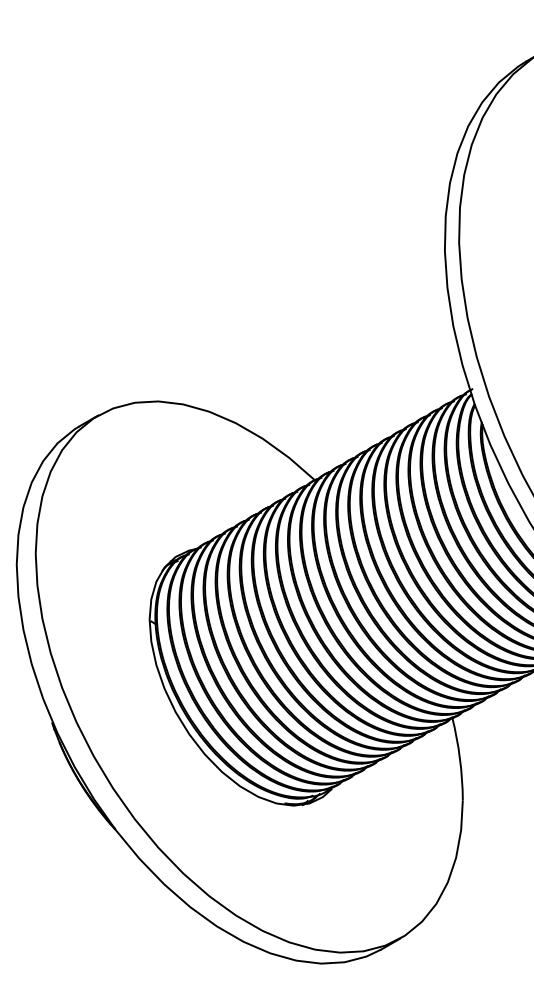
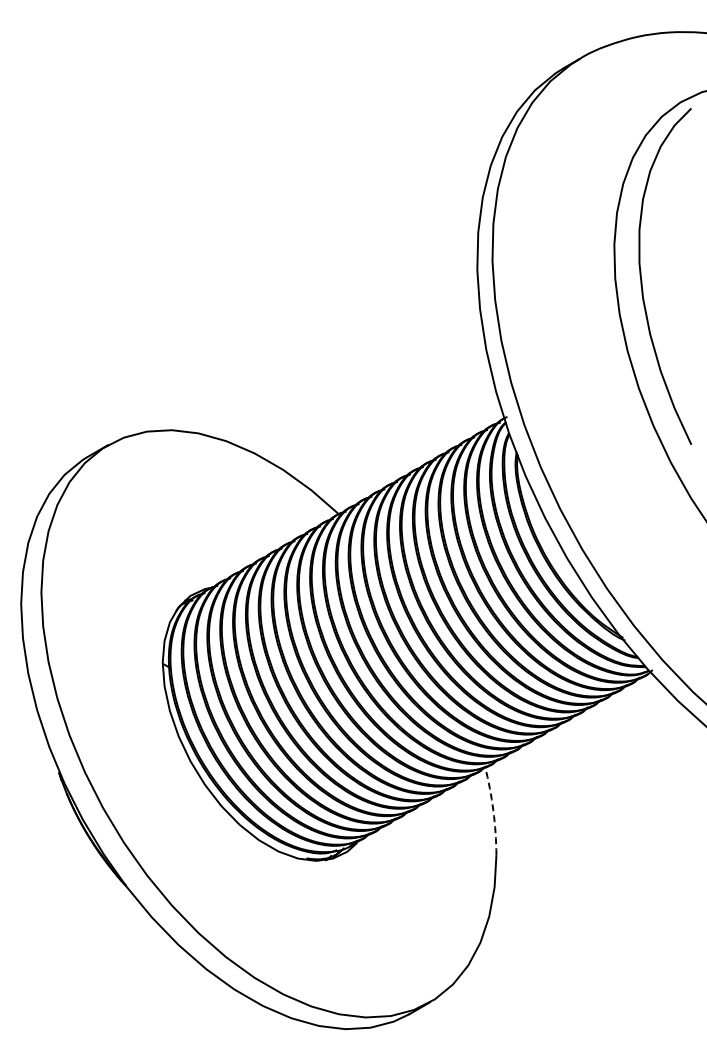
arc: (460, 758) -> (493, 810), solid -> dashed

